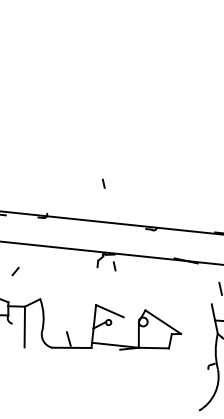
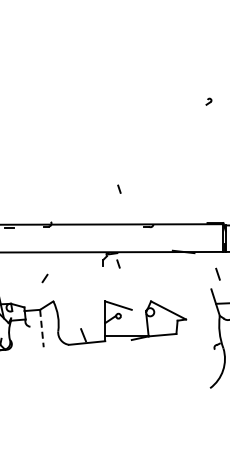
line: (103, 182) -> (119, 188), moved
line: (15, 271) -> (44, 278), moved
line: (24, 326) -> (41, 328), solid -> dashed

